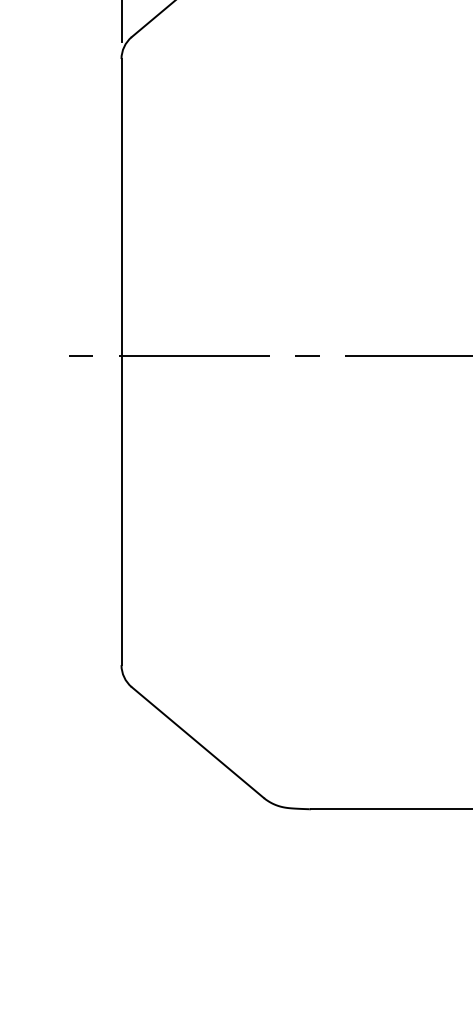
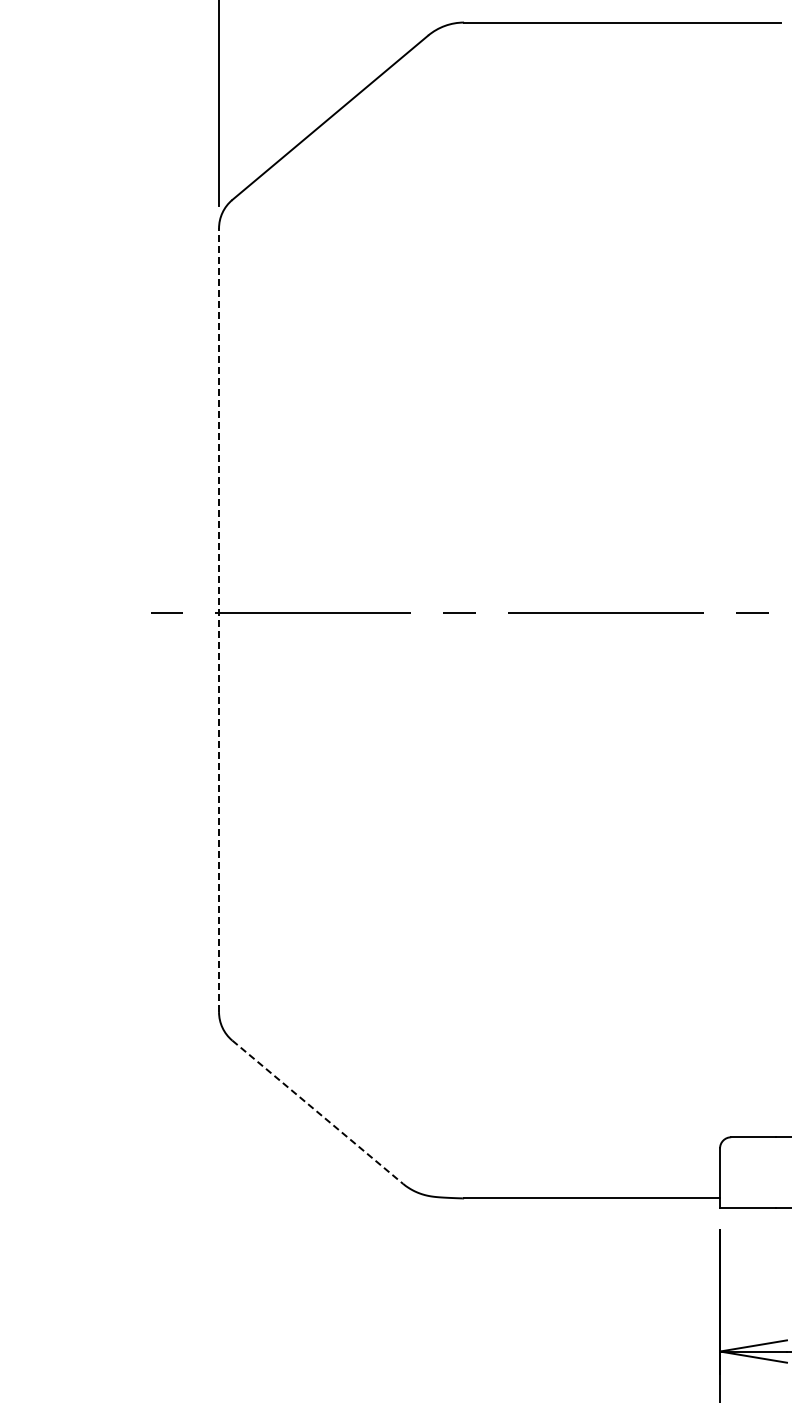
line: (121, 362) -> (219, 620), solid -> dashed
line: (197, 742) -> (317, 1112), solid -> dashed

